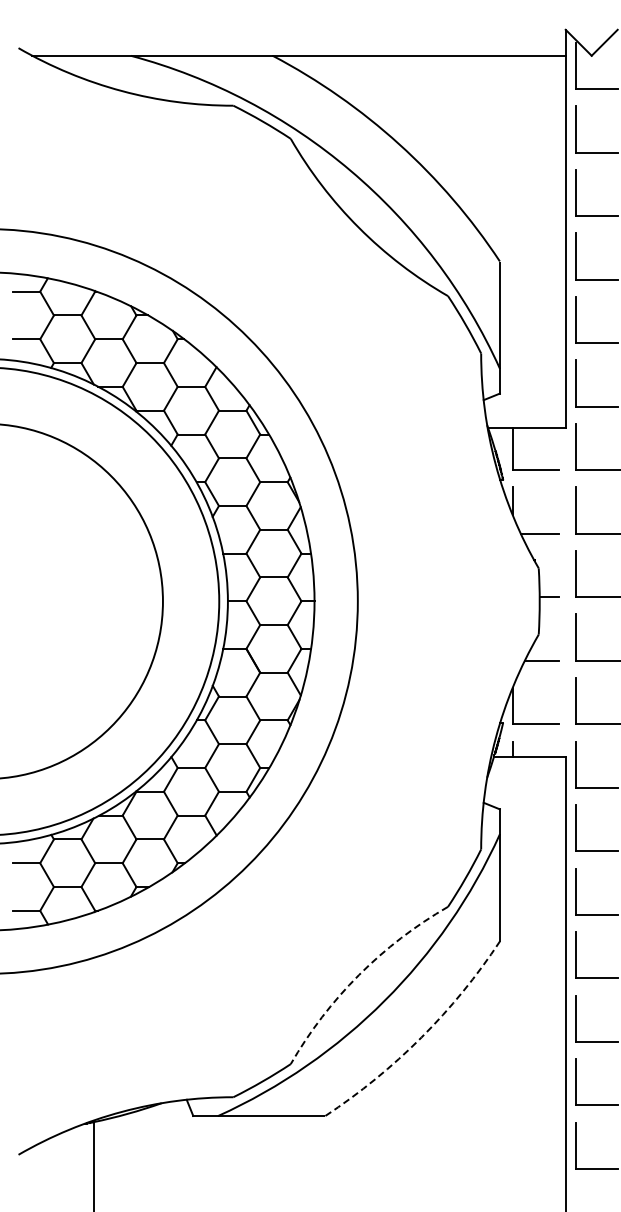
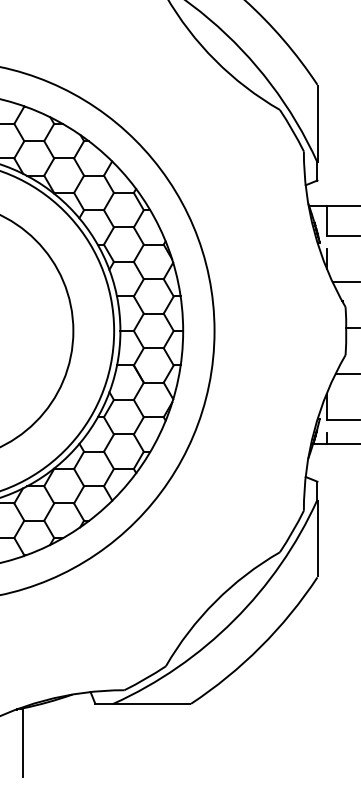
arc: (359, 975) -> (215, 602), dashed -> solid
arc: (421, 1037) -> (260, 646), dashed -> solid

